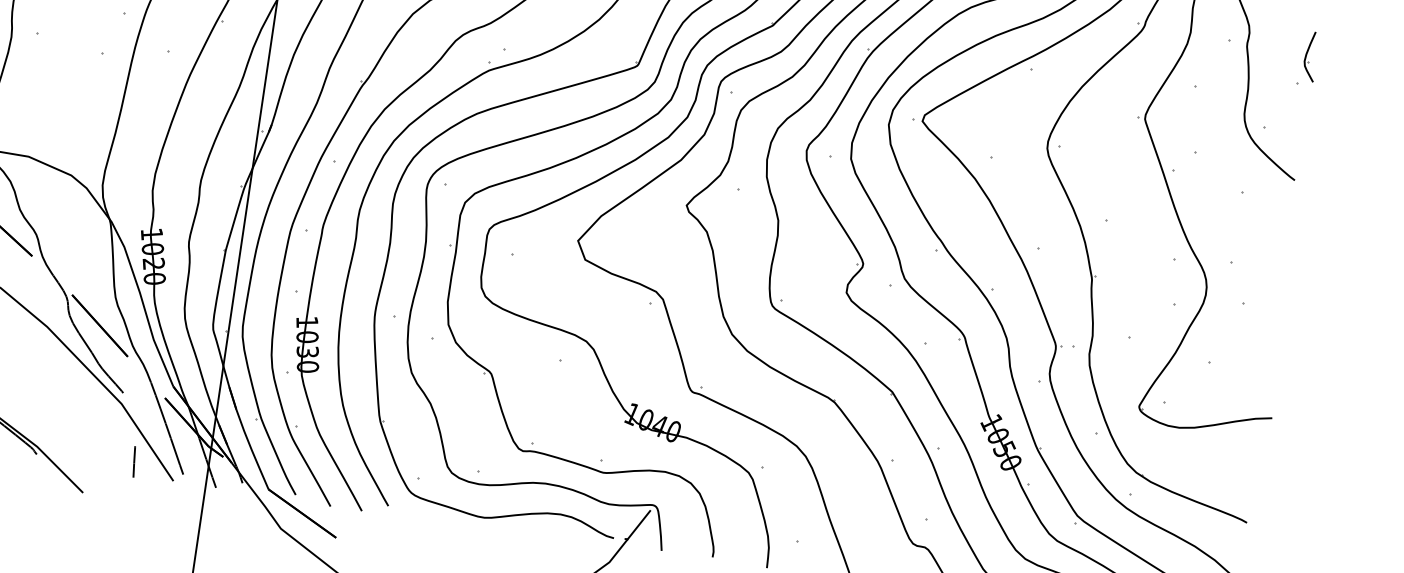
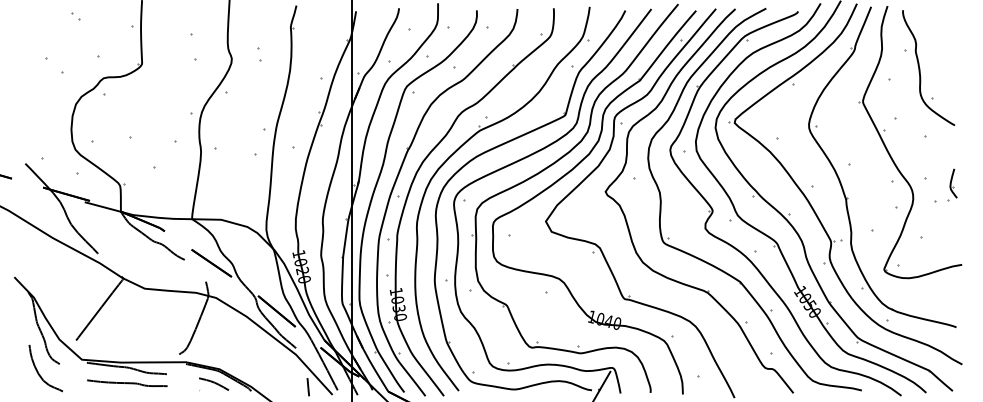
part: (1308, 57) -> (952, 184), moved

